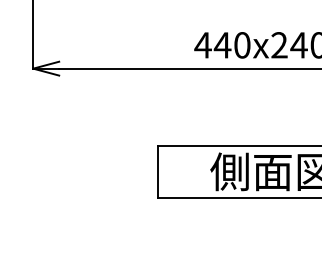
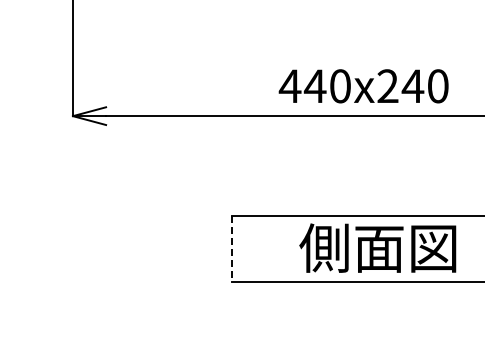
line: (157, 172) -> (231, 249), solid -> dashed

